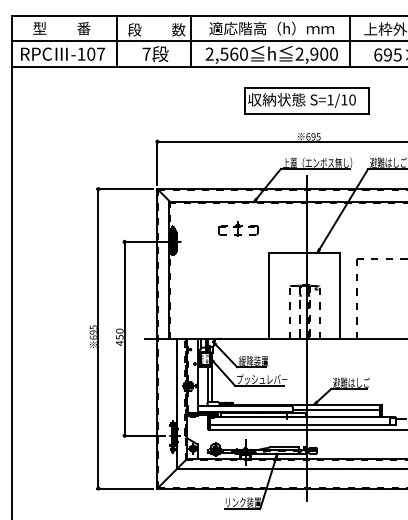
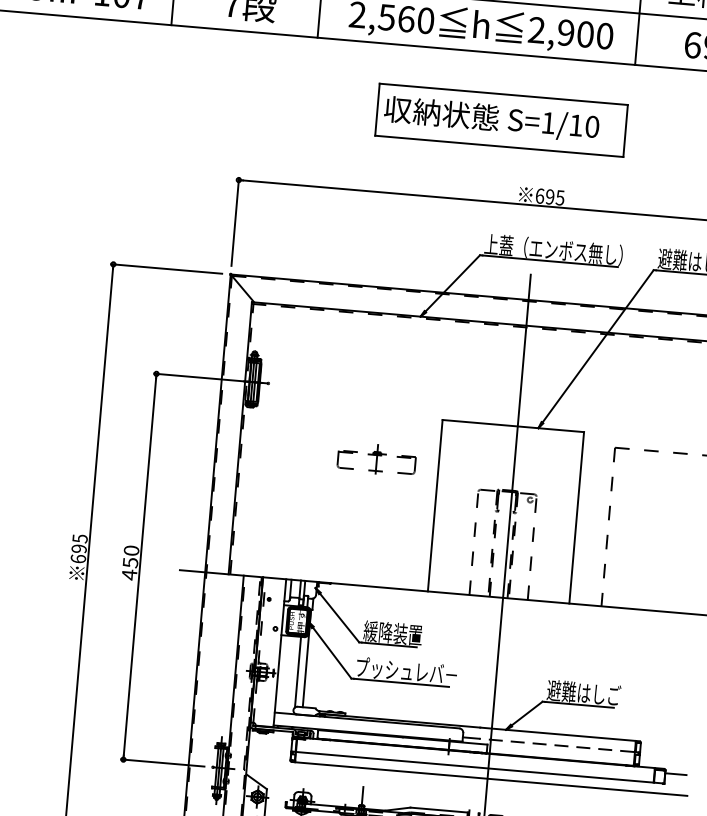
part: (306, 100) -> (500, 119), moved
part: (238, 228) -> (377, 458), moved
line: (340, 410) -> (557, 746), solid -> dashed

